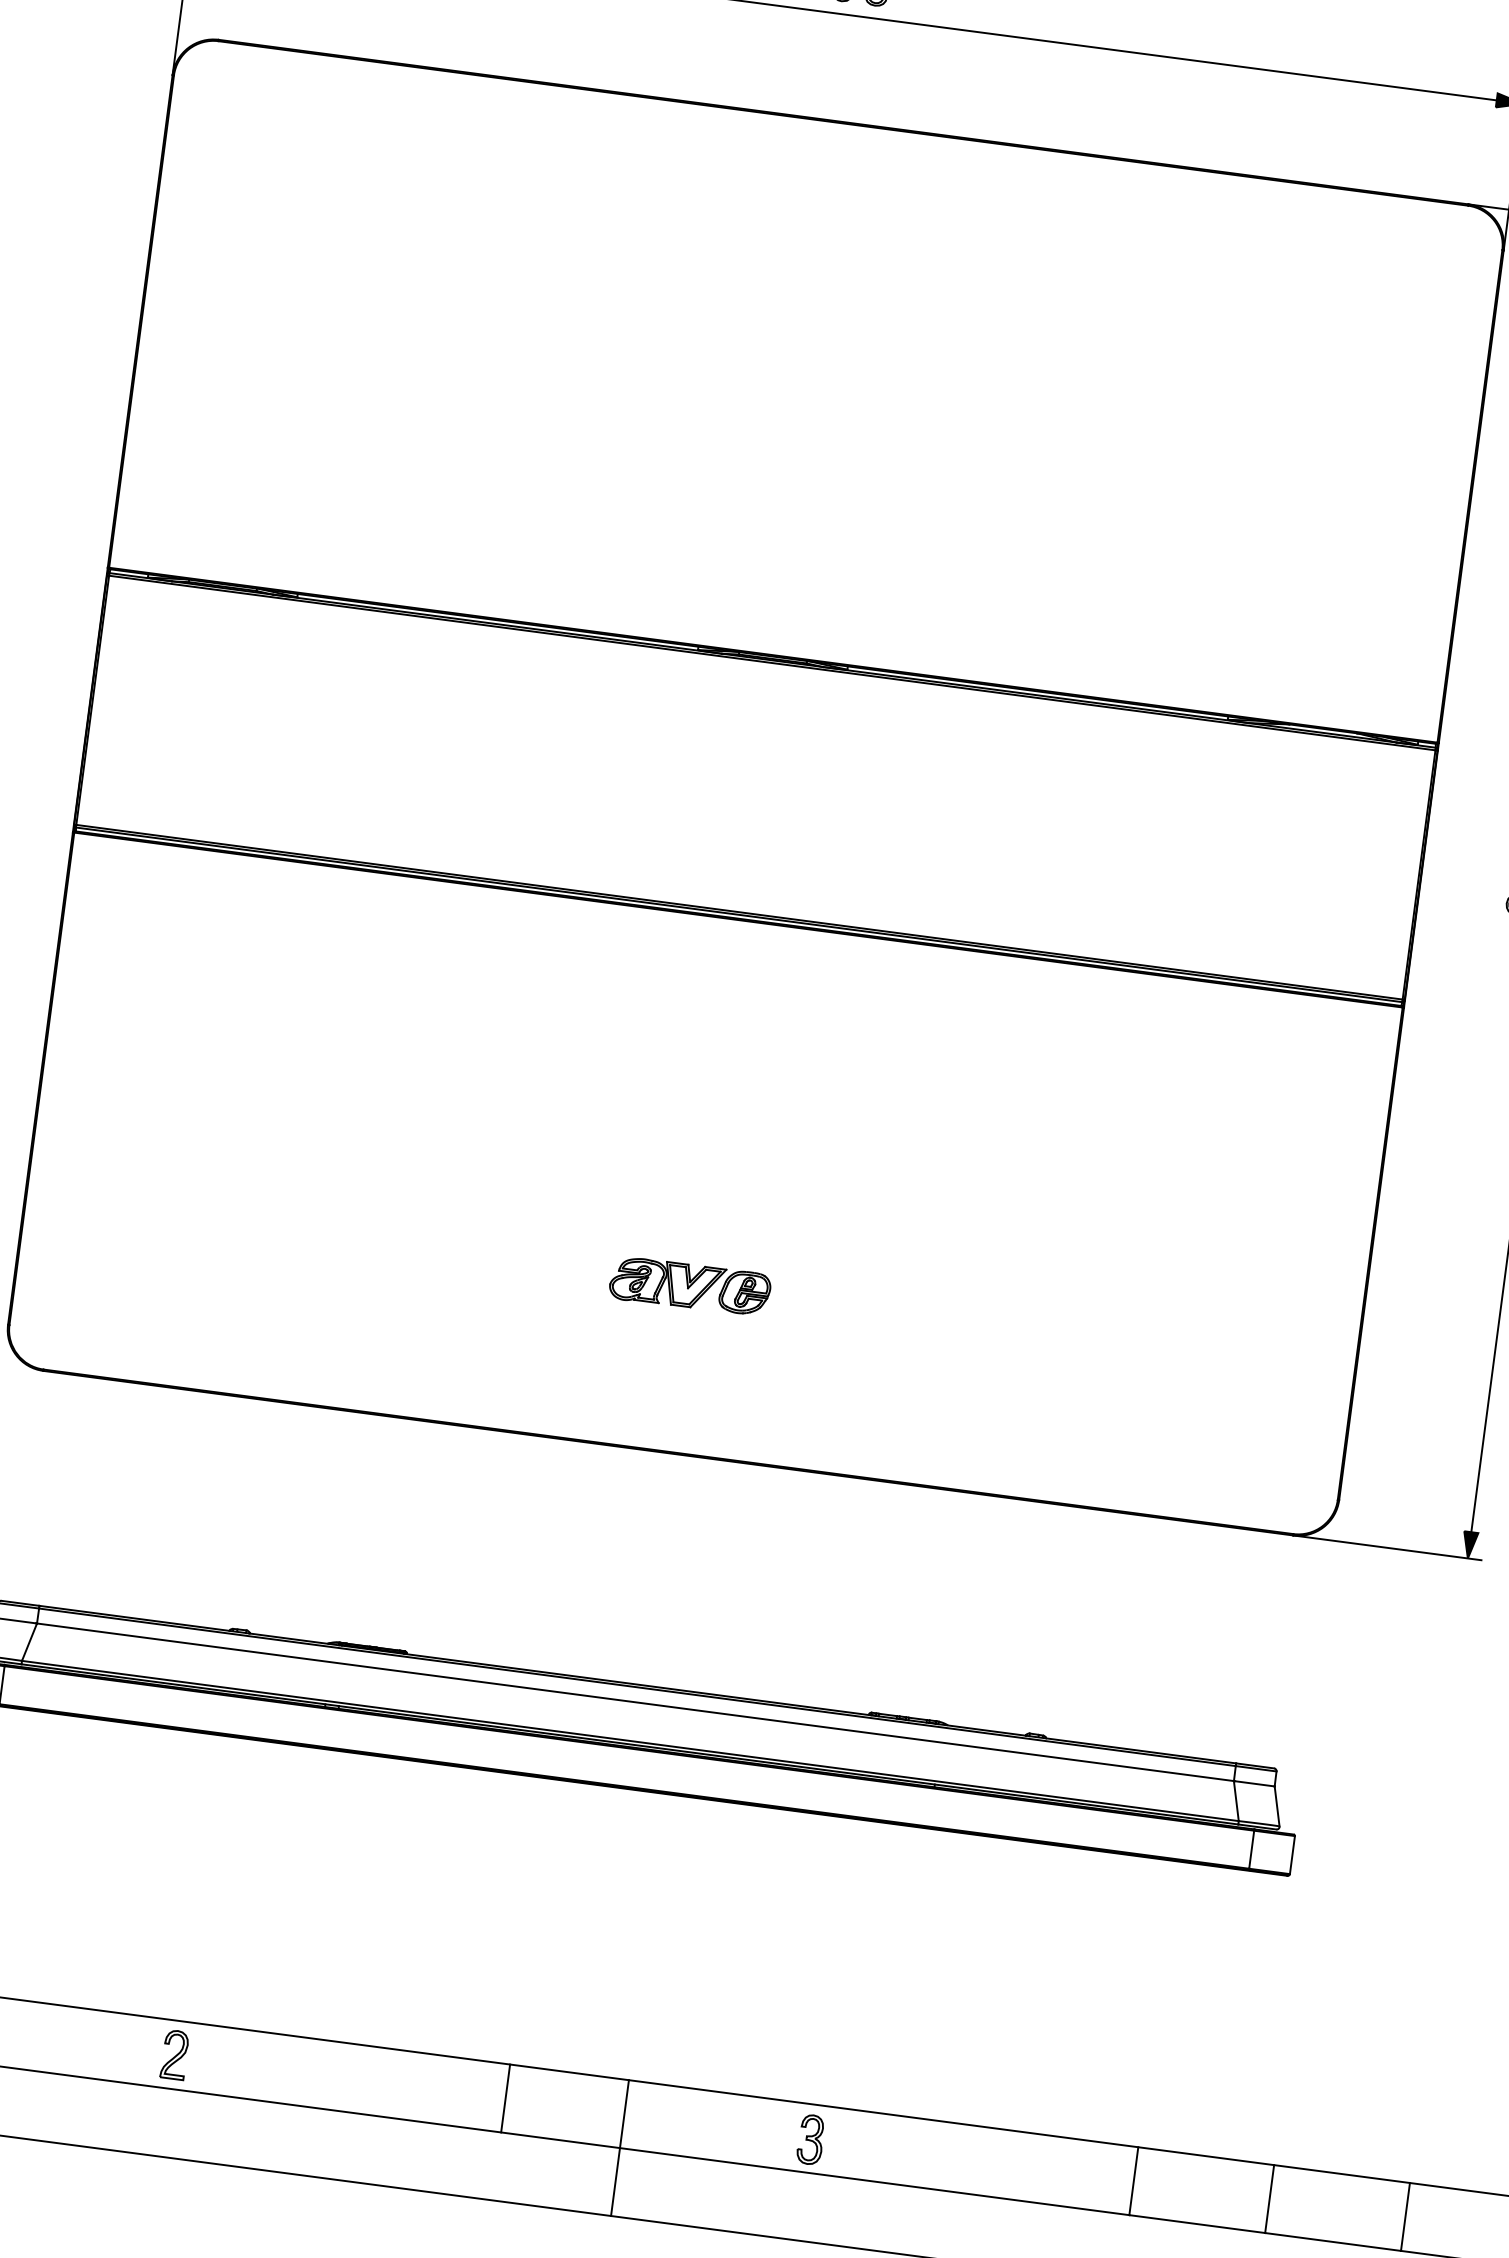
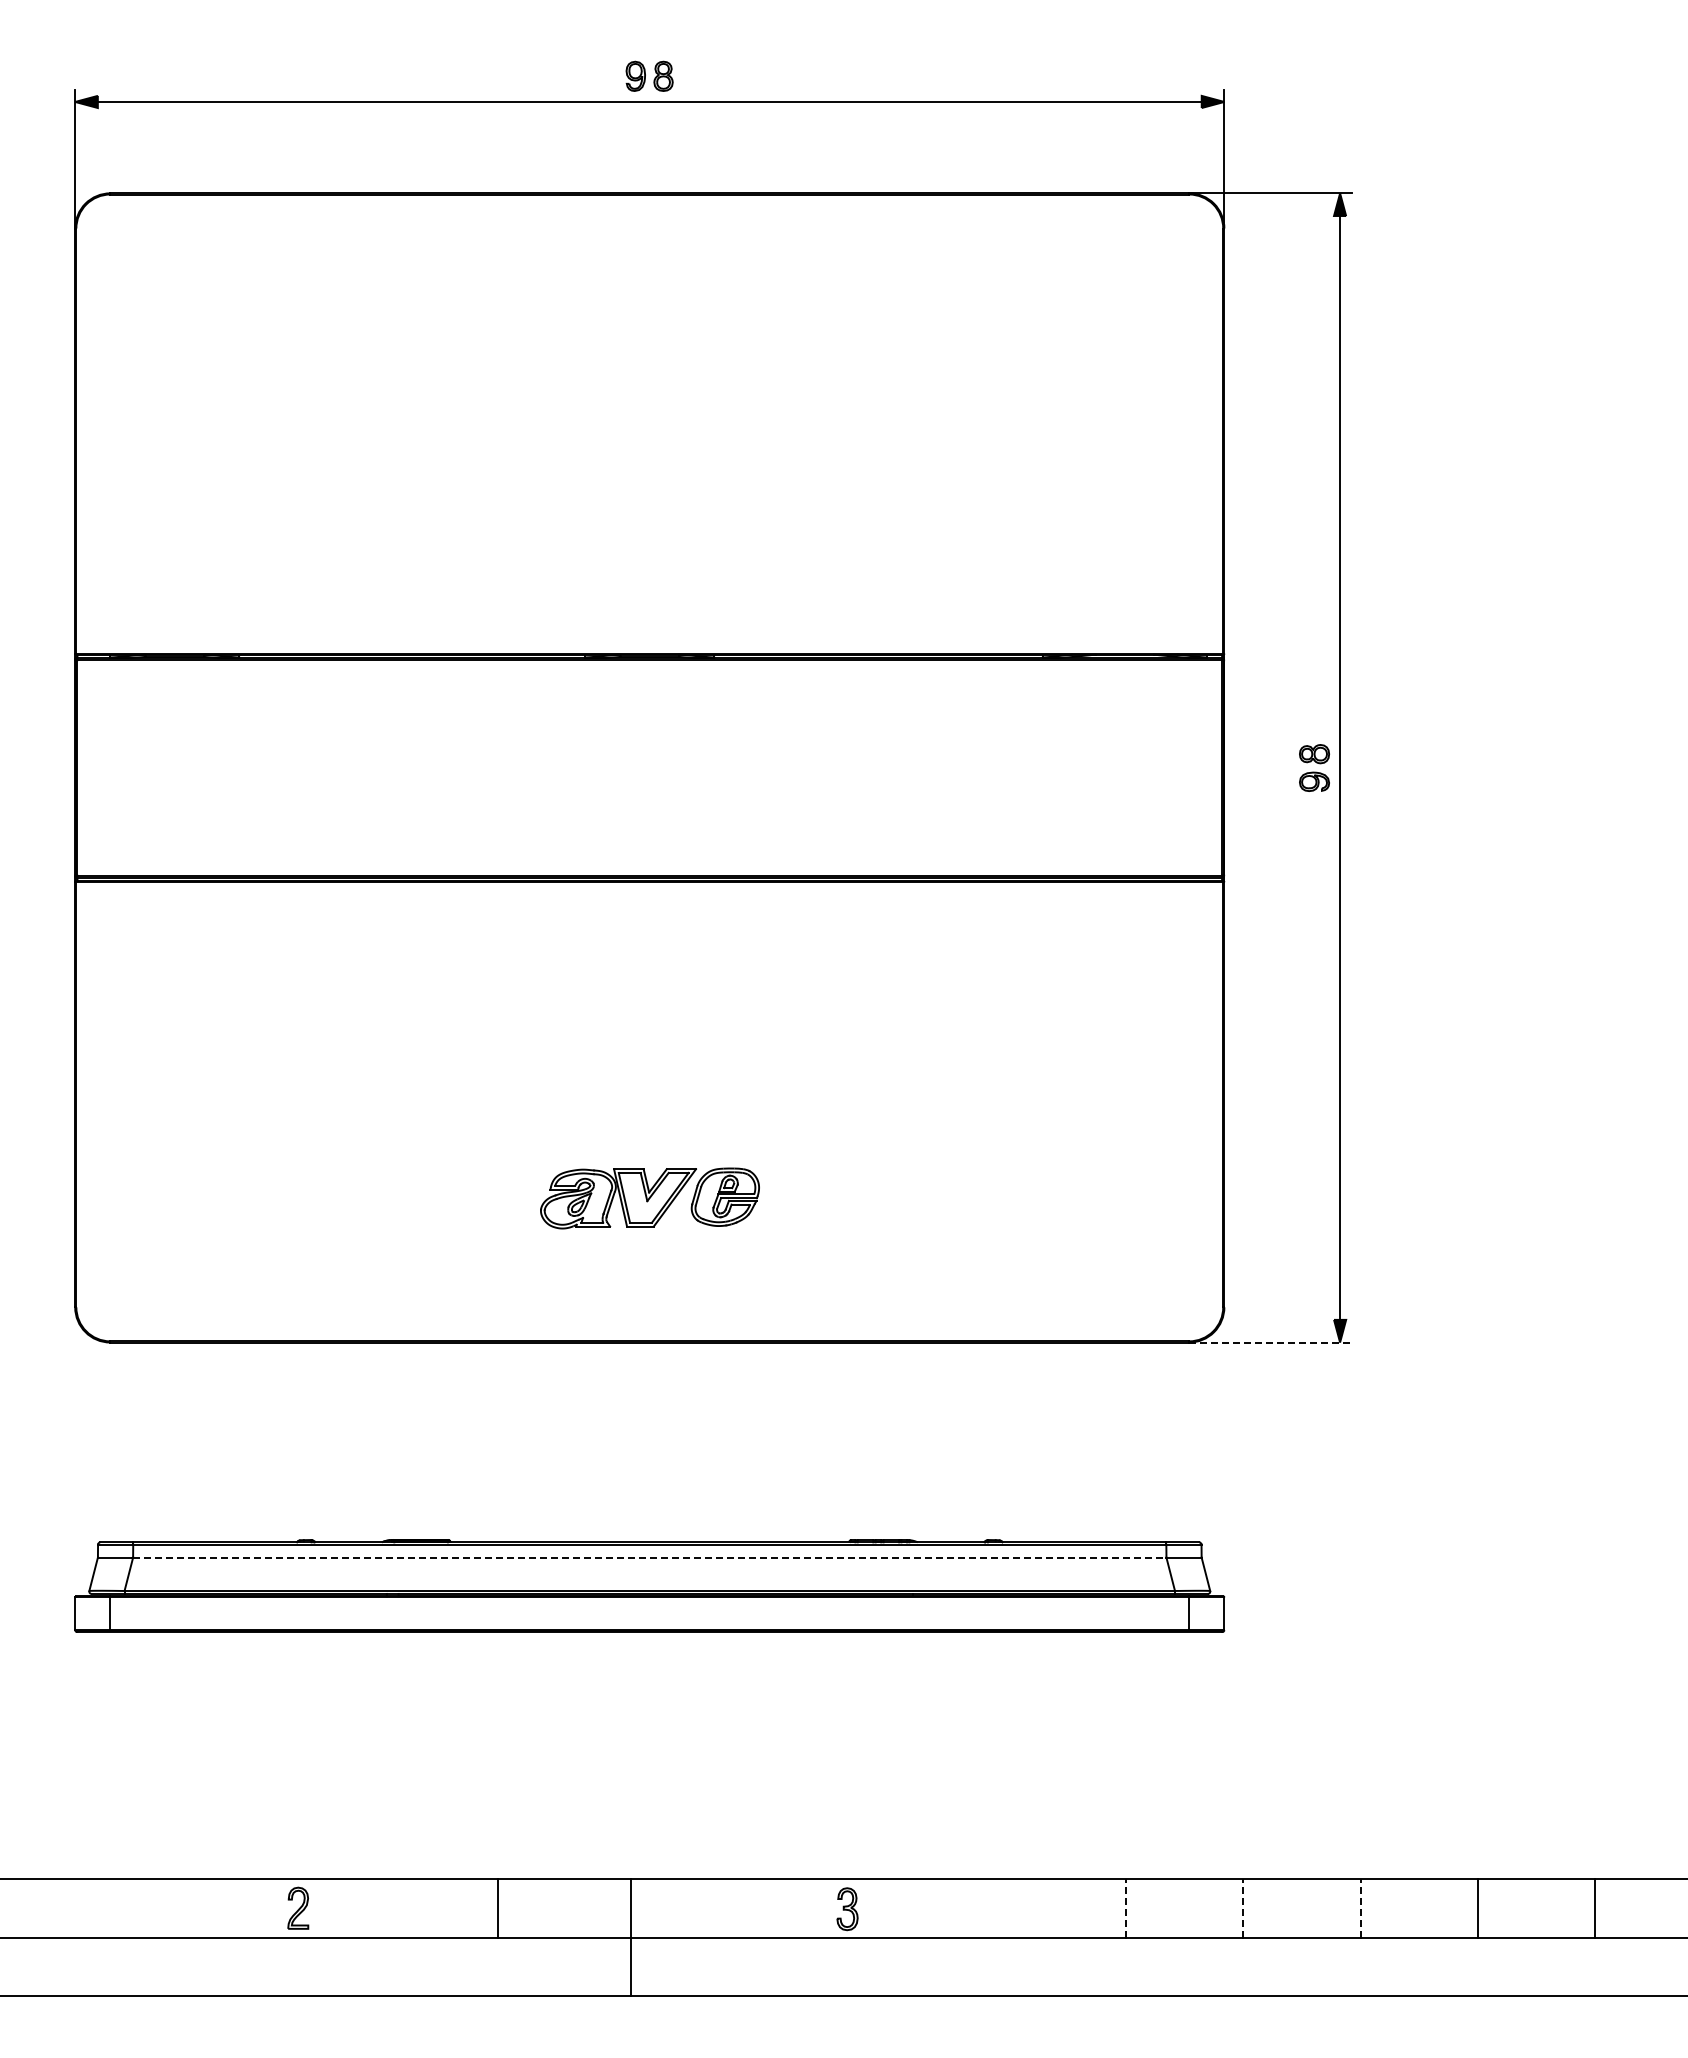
part: (689, 1286) -> (649, 1198), size x1.6
line: (1388, 1547) -> (1271, 1342), solid -> dashed
line: (635, 1702) -> (649, 1557), solid -> dashed
line: (505, 2098) -> (497, 1908), moved
line: (620, 2147) -> (631, 1937), moved
line: (1134, 2180) -> (1126, 1907), solid -> dashed
line: (1269, 2198) -> (1243, 1907), solid -> dashed
line: (1405, 2215) -> (1360, 1907), solid -> dashed

